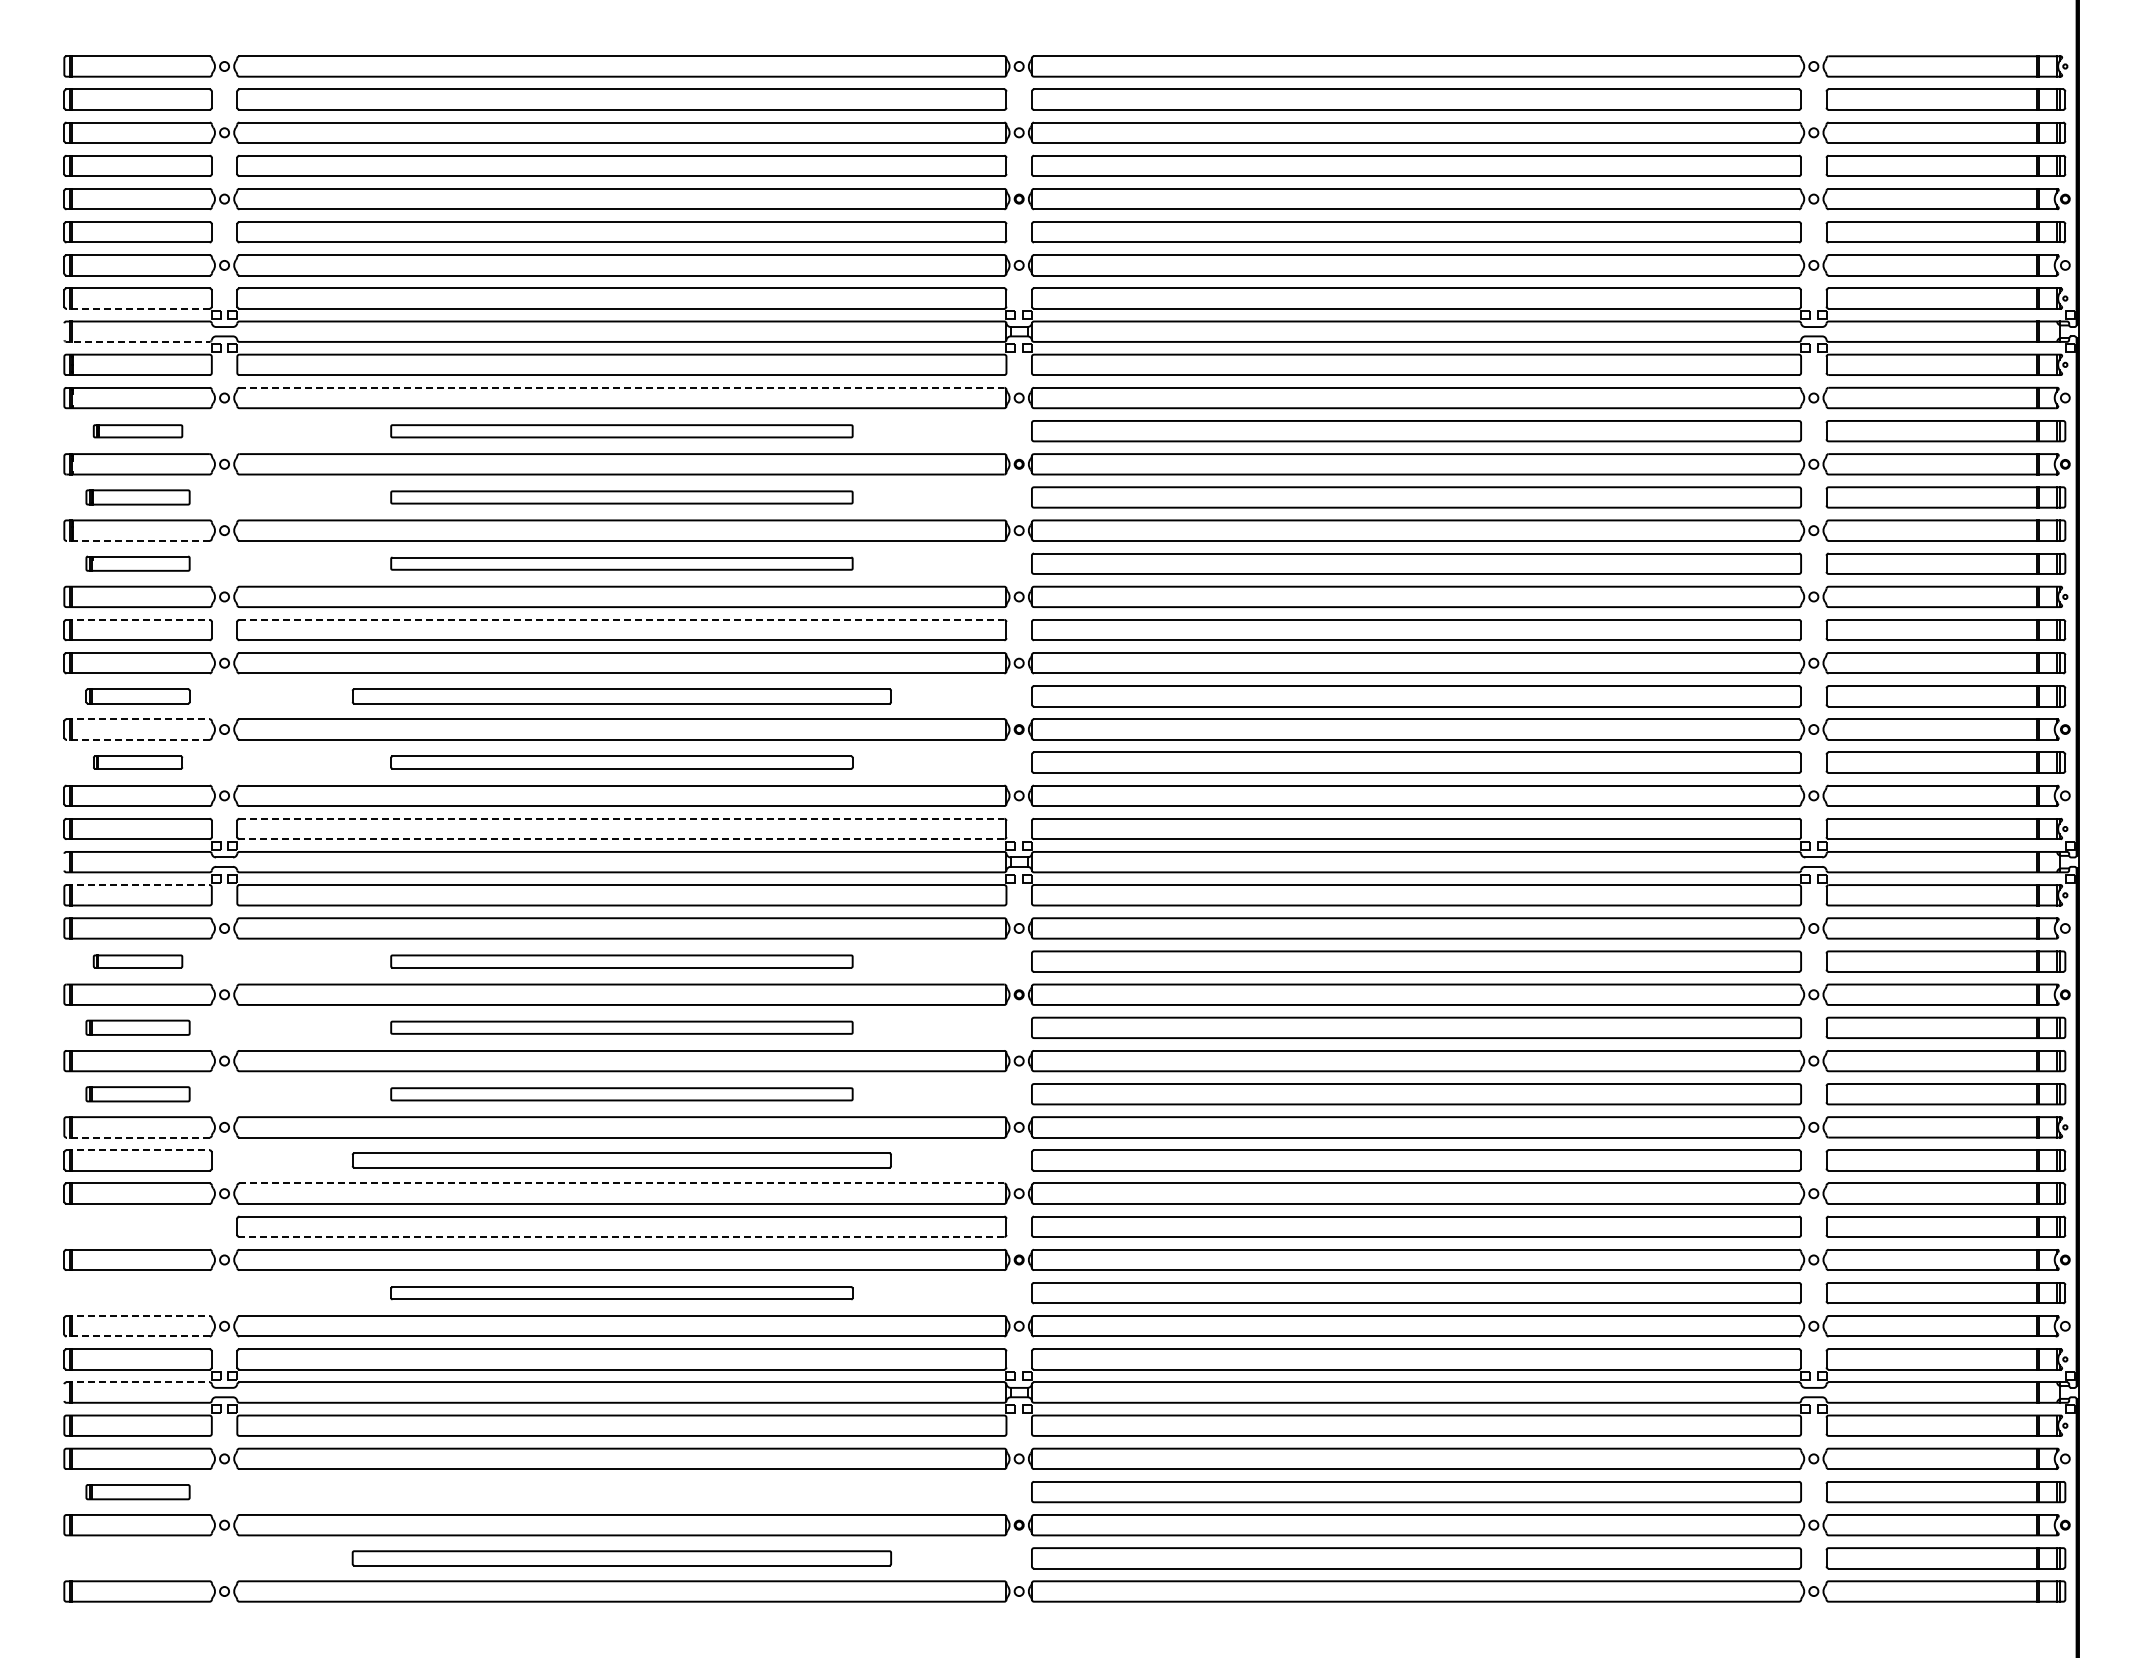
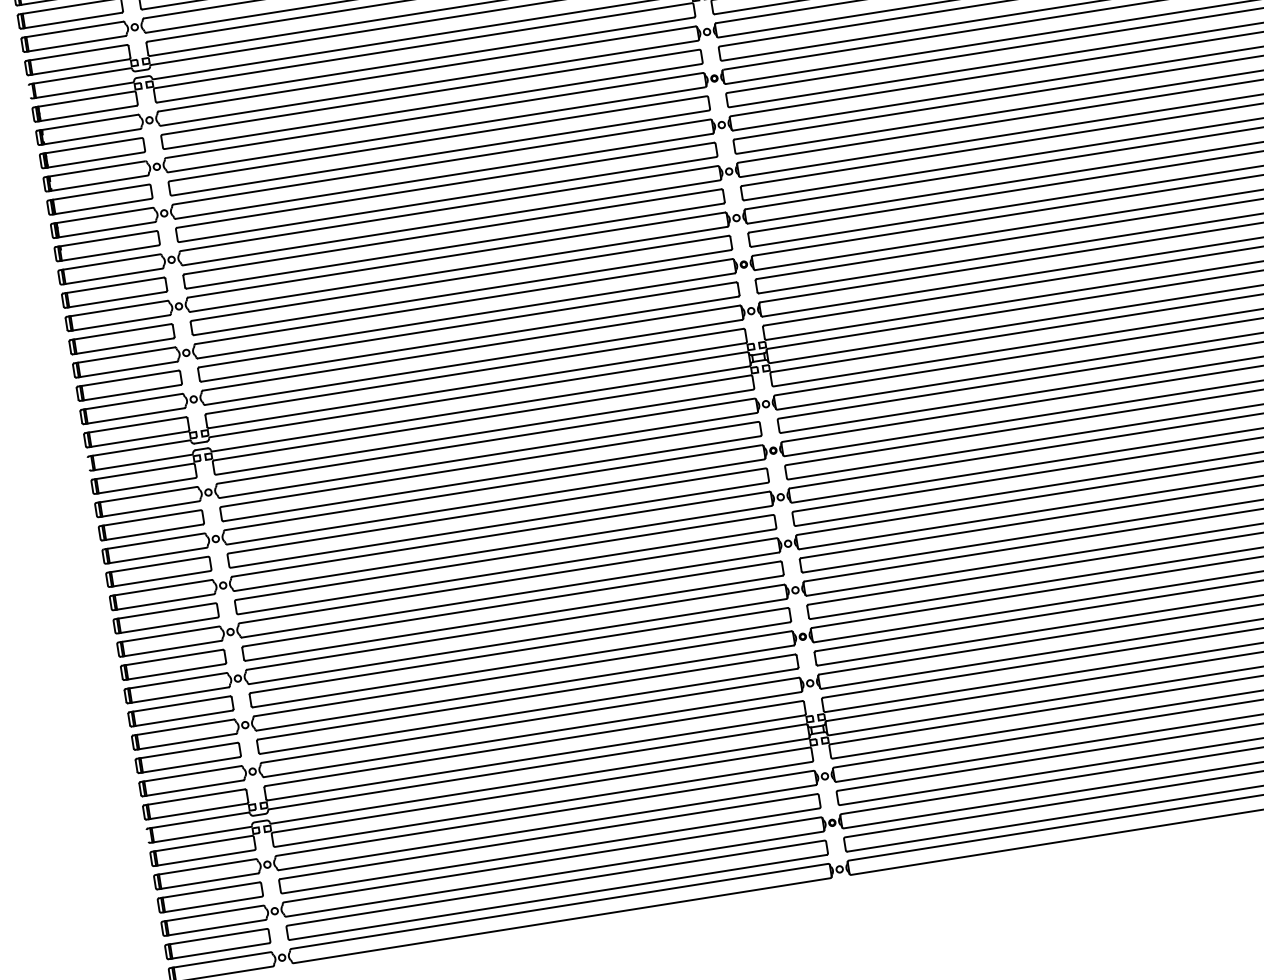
line: (138, 308) -> (79, 67), dashed -> solid
line: (138, 341) -> (82, 90), dashed -> solid
line: (621, 387) -> (426, 68), dashed -> solid
part: (137, 431) -> (92, 153), size x1.67
part: (621, 431) -> (431, 99), size x1.67
part: (137, 497) -> (99, 199), size x1.43
part: (621, 497) -> (439, 145), size x1.67
line: (138, 540) -> (104, 229), dashed -> solid
part: (137, 563) -> (106, 246), size x1.43
part: (621, 563) -> (446, 192), size x1.67
line: (138, 619) -> (113, 285), dashed -> solid
line: (622, 619) -> (453, 231), dashed -> solid
part: (137, 696) -> (121, 339), size x1.43
part: (621, 696) -> (461, 285), size x1.43
line: (138, 719) -> (124, 355), dashed -> solid
line: (138, 739) -> (127, 369), dashed -> solid
part: (137, 762) -> (128, 385), size x1.67
part: (621, 762) -> (468, 331), size x1.67
line: (622, 818) -> (475, 371), dashed -> solid
line: (621, 839) -> (477, 385), dashed -> solid
line: (138, 885) -> (143, 471), dashed -> solid
part: (137, 961) -> (151, 525), size x1.67
part: (621, 961) -> (490, 471), size x1.67
part: (137, 1027) -> (158, 571), size x1.43
part: (621, 1027) -> (497, 517), size x1.67
part: (137, 1094) -> (165, 618), size x1.43
part: (621, 1094) -> (505, 564), size x1.67
line: (138, 1137) -> (171, 648), dashed -> solid
line: (138, 1150) -> (172, 657), dashed -> solid
part: (621, 1160) -> (512, 611), size x1.43
line: (621, 1183) -> (515, 627), dashed -> solid
part: (137, 1226) -> (180, 711), added
line: (621, 1237) -> (521, 665), dashed -> solid
part: (137, 1293) -> (187, 758), added
part: (621, 1293) -> (527, 704), size x1.67
line: (138, 1316) -> (191, 774), dashed -> solid
line: (138, 1336) -> (193, 788), dashed -> solid
line: (138, 1382) -> (198, 820), dashed -> solid
part: (137, 1492) -> (210, 897), size x1.43
part: (621, 1492) -> (549, 844), added
part: (137, 1558) -> (217, 944), added
part: (621, 1558) -> (556, 890), size x1.43

